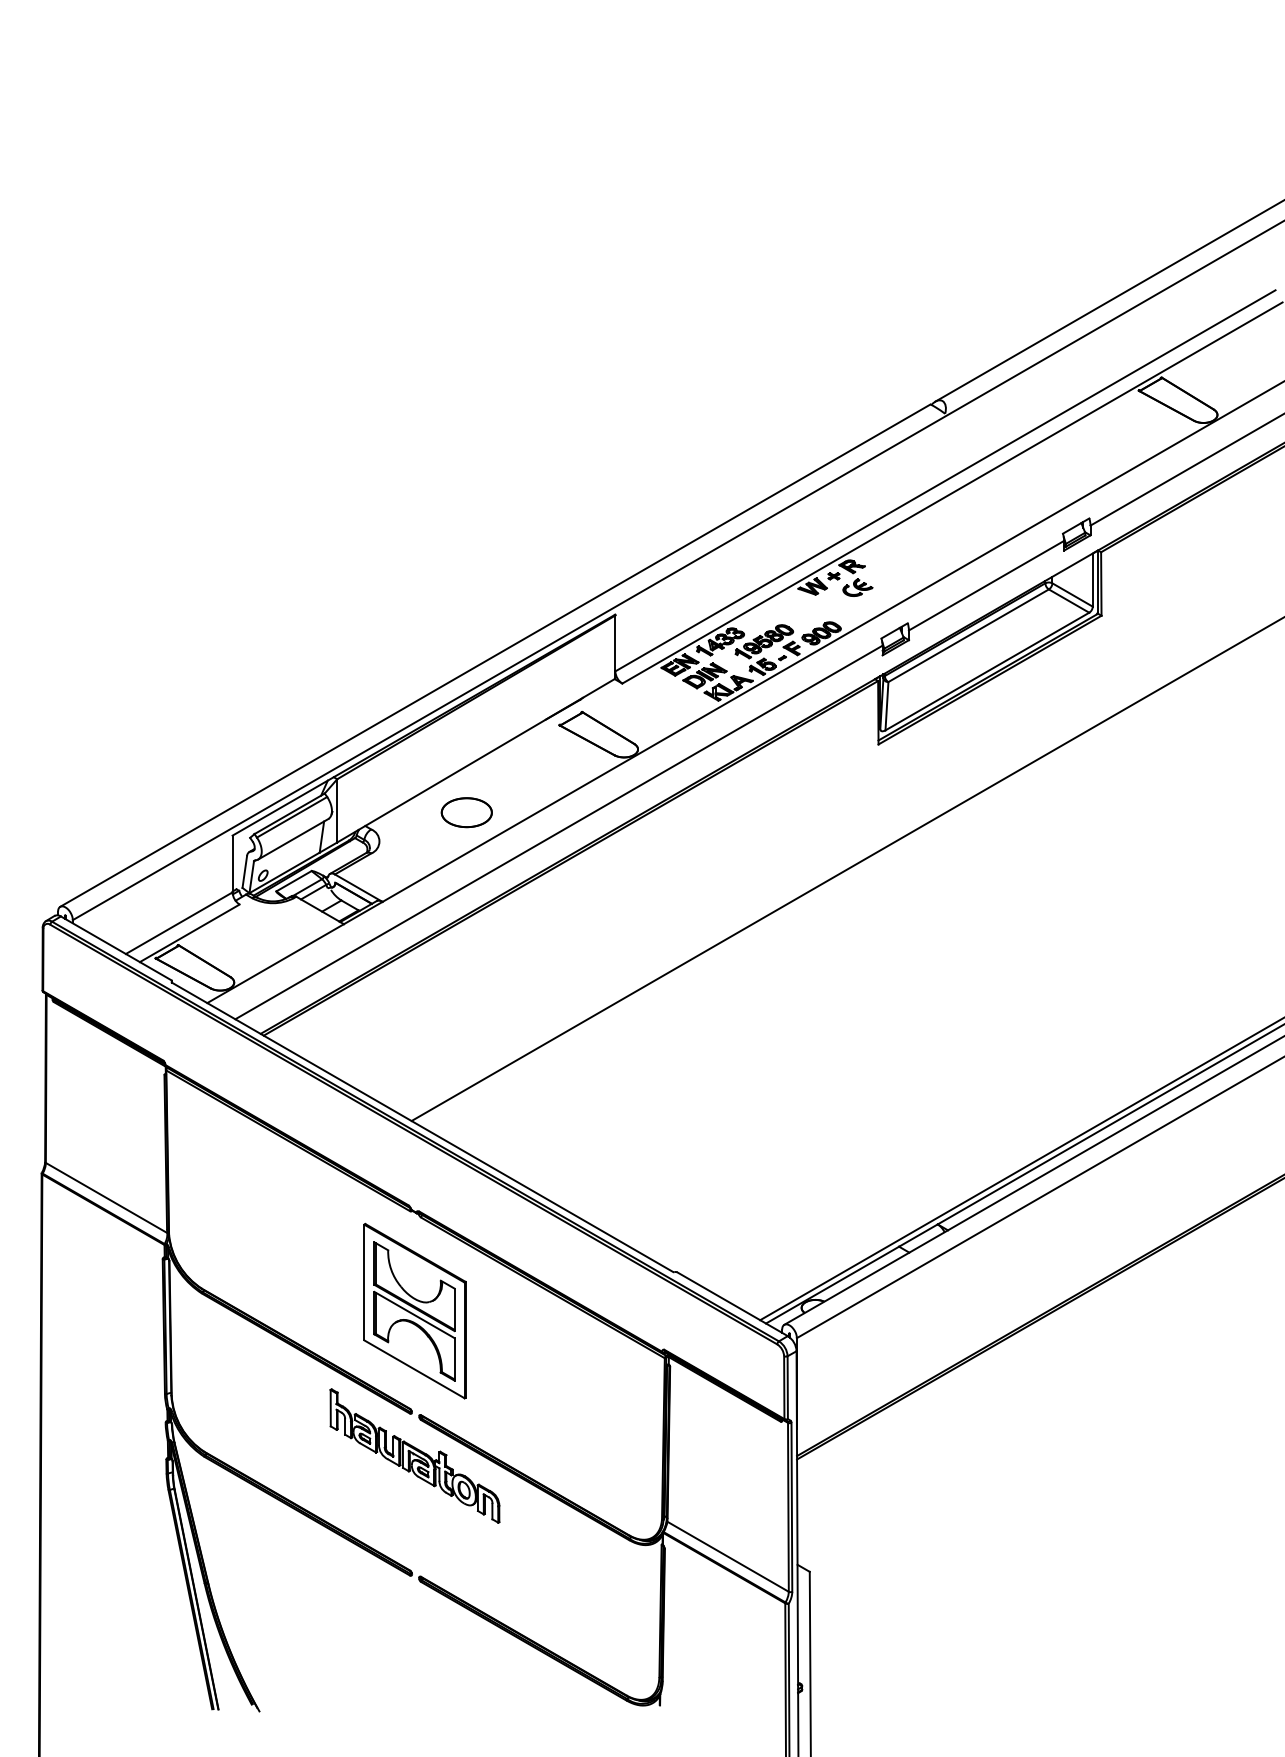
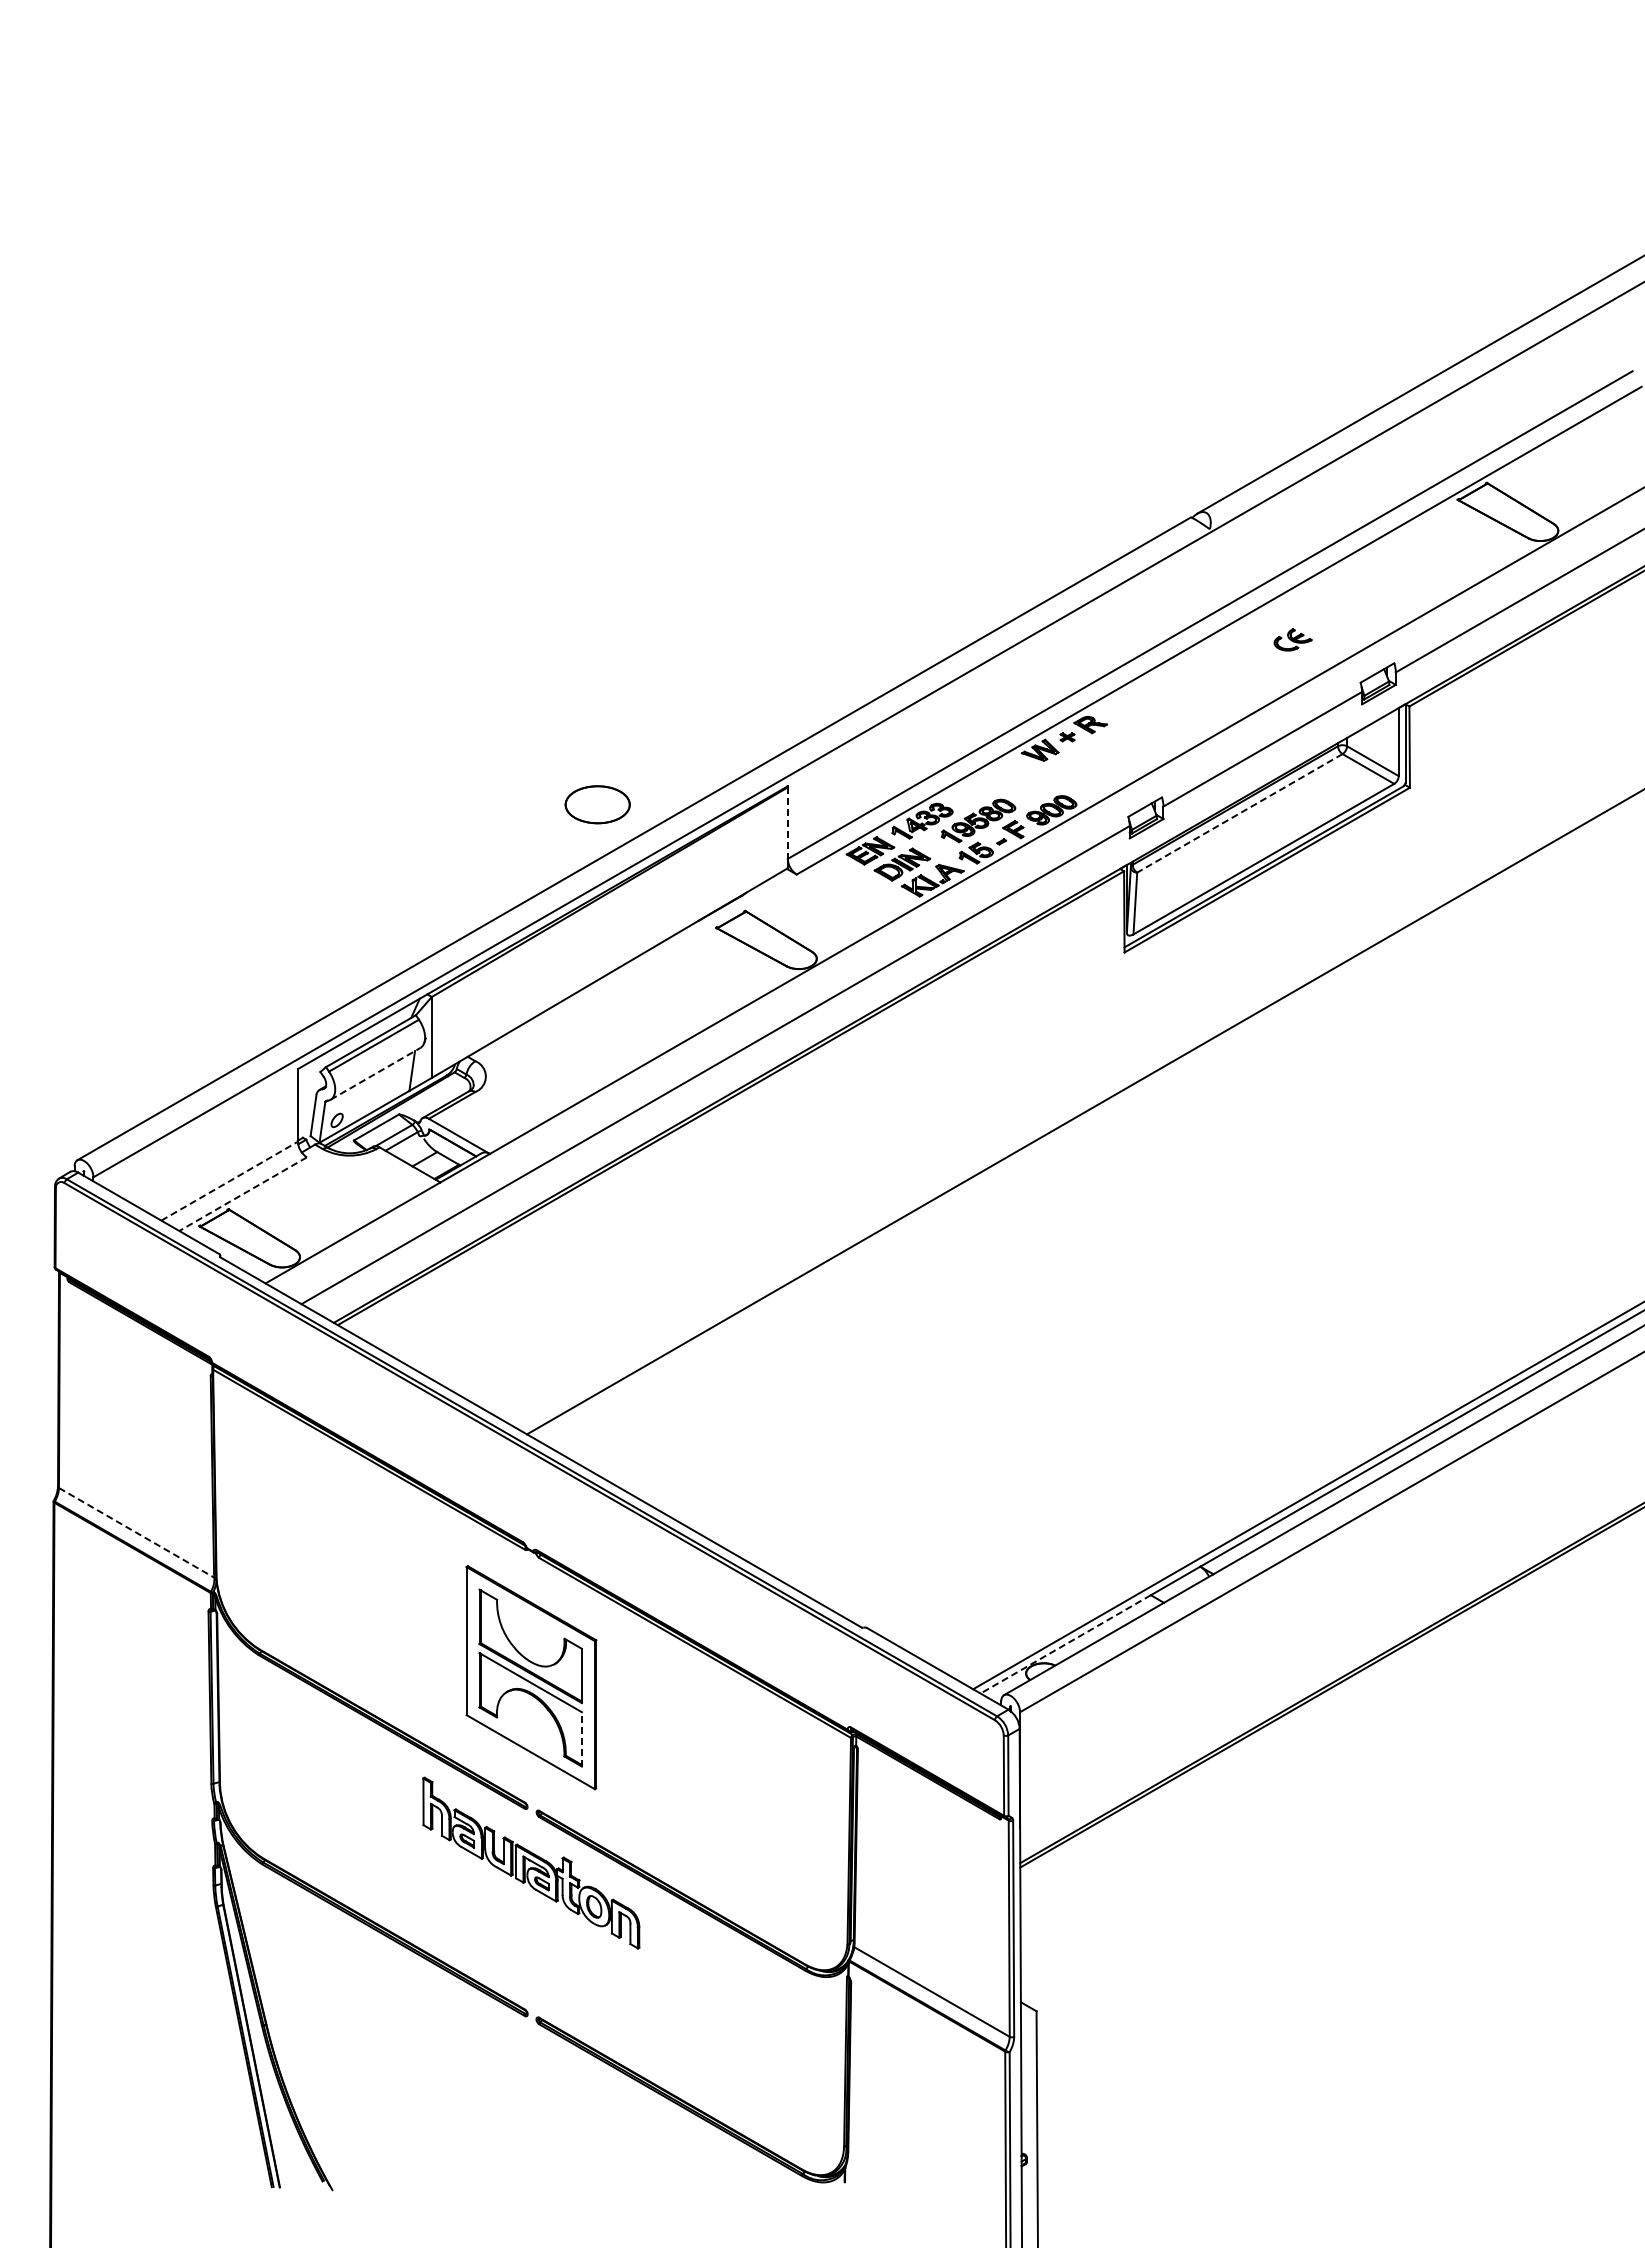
part: (857, 587) -> (1292, 639), moved
line: (968, 635) -> (1239, 813), solid -> dashed
line: (615, 643) -> (787, 823), solid -> dashed
part: (466, 812) -> (597, 804), moved
line: (293, 839) -> (375, 1073), solid -> dashed
line: (179, 923) -> (229, 1181), solid -> dashed
line: (190, 933) -> (243, 1194), solid -> dashed
line: (106, 1197) -> (136, 1532), solid -> dashed
line: (832, 1285) -> (1065, 1644), solid -> dashed
line: (454, 1358) -> (581, 1738), solid -> dashed

